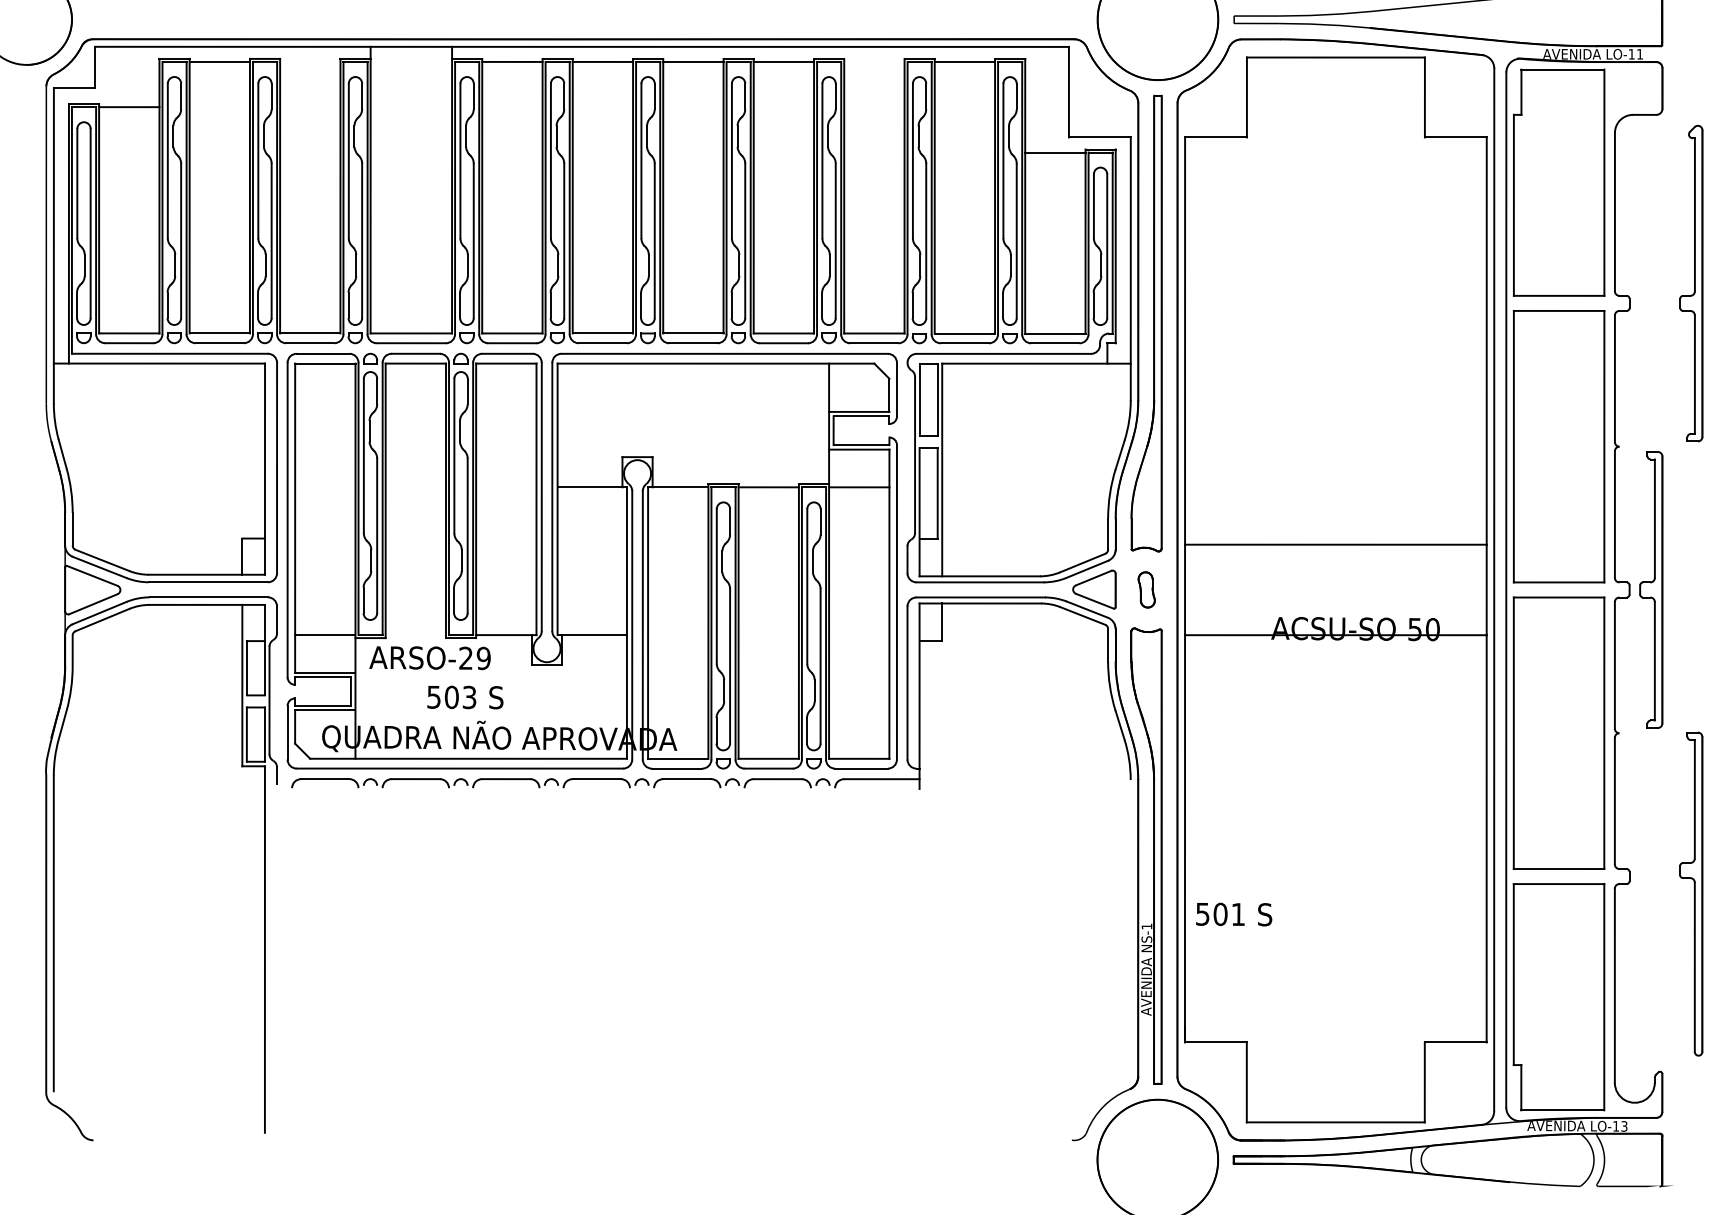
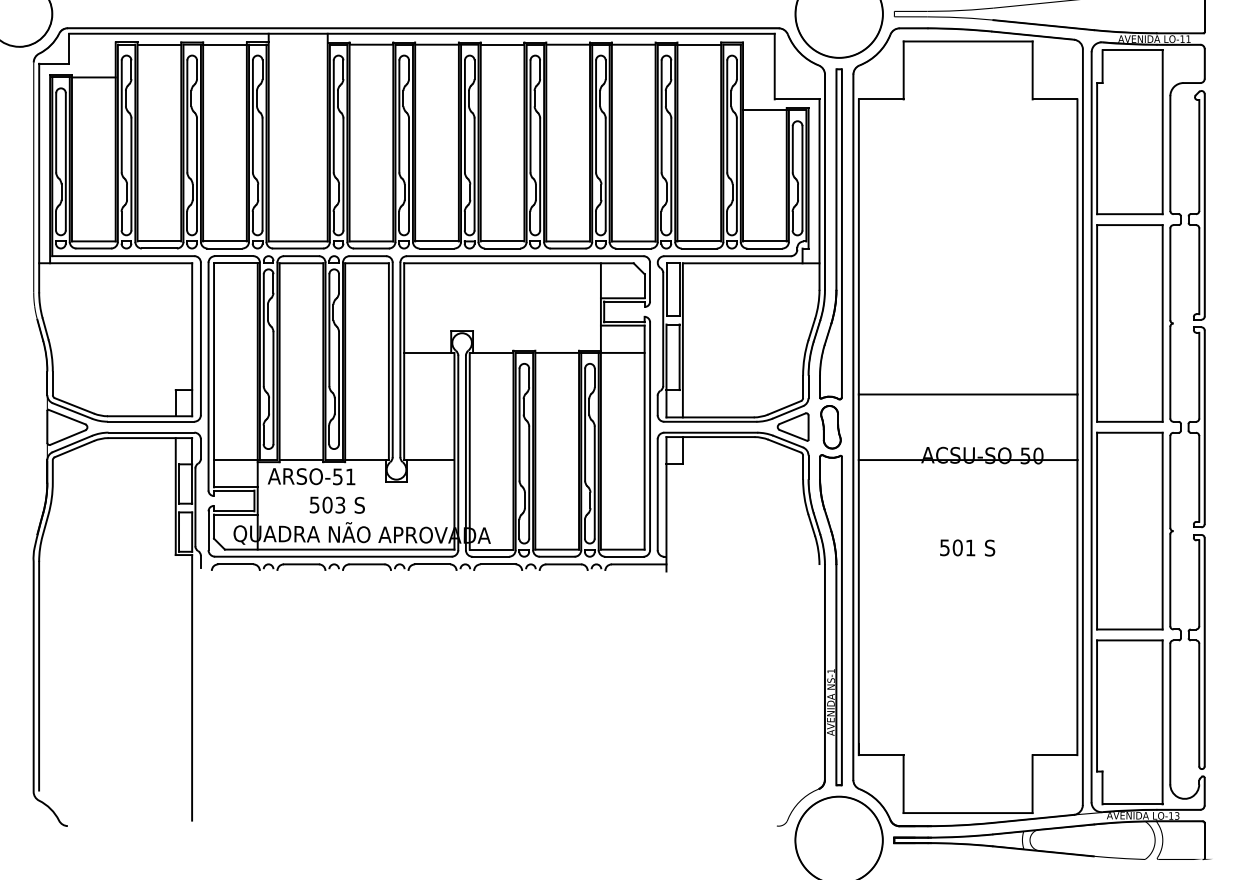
line: (310, 61) -> (225, 44), added
line: (874, 62) -> (633, 45), added
part: (1691, 283) -> (1196, 205), moved
part: (1146, 589) -> (830, 426), size x1.67
line: (415, 635) -> (301, 460), added
text: (474, 658) -> (343, 476), ARSO-29 -> ARSO-51
part: (1691, 893) -> (1196, 651), moved
text: (1234, 914) -> (967, 547), moved

